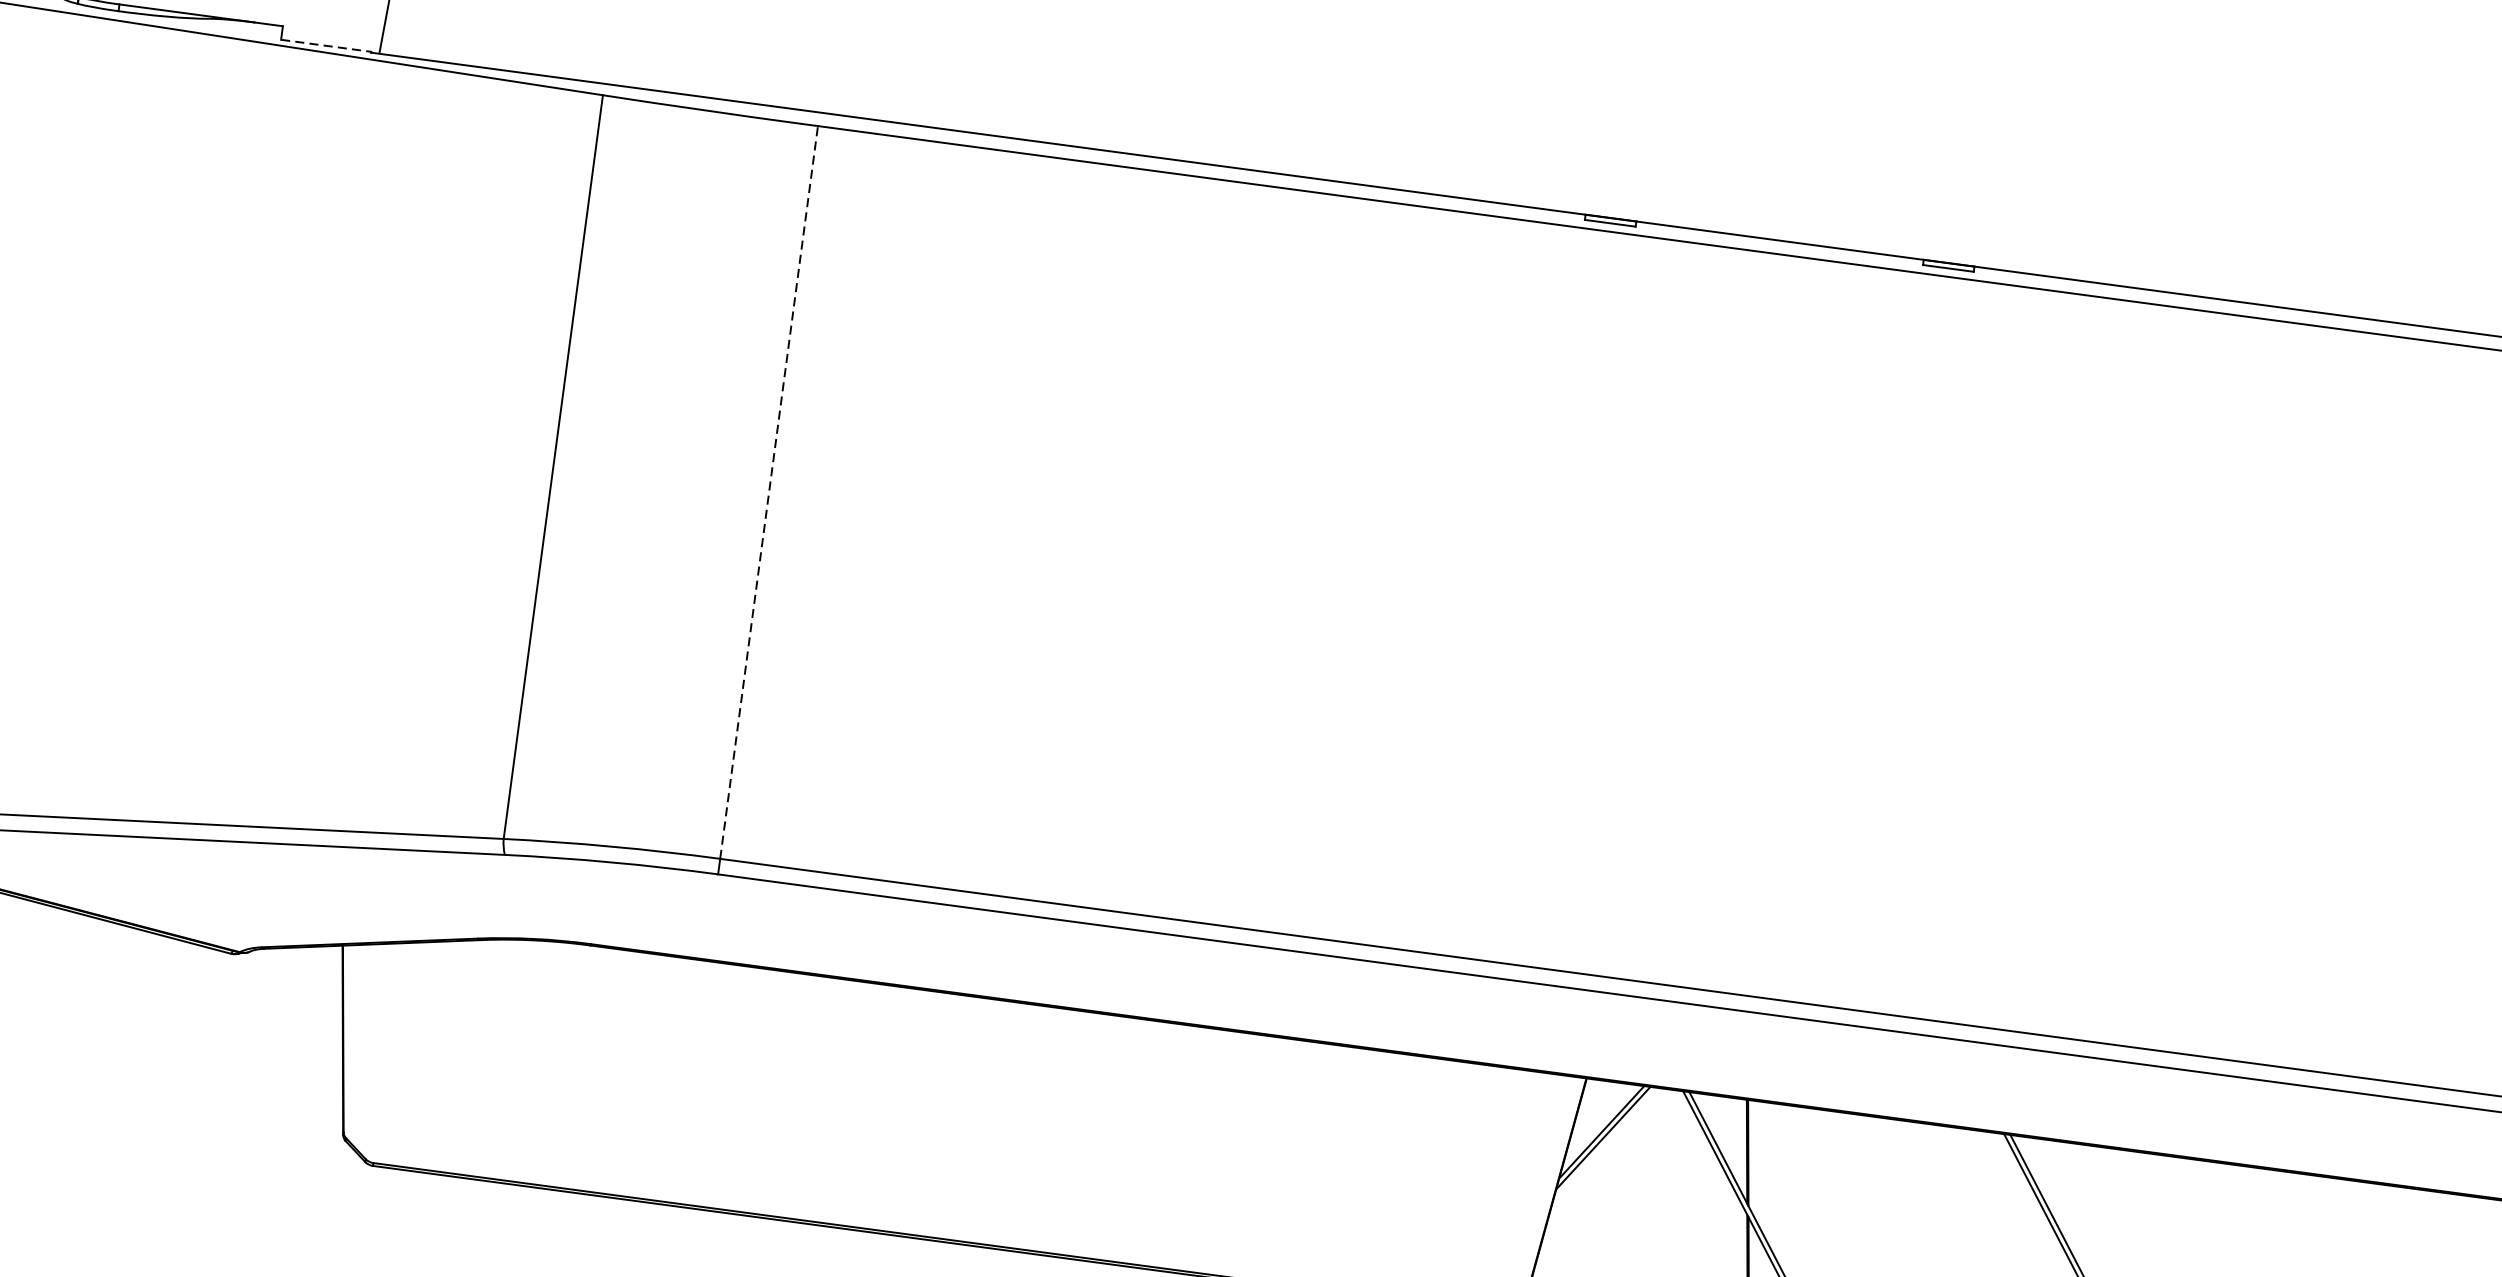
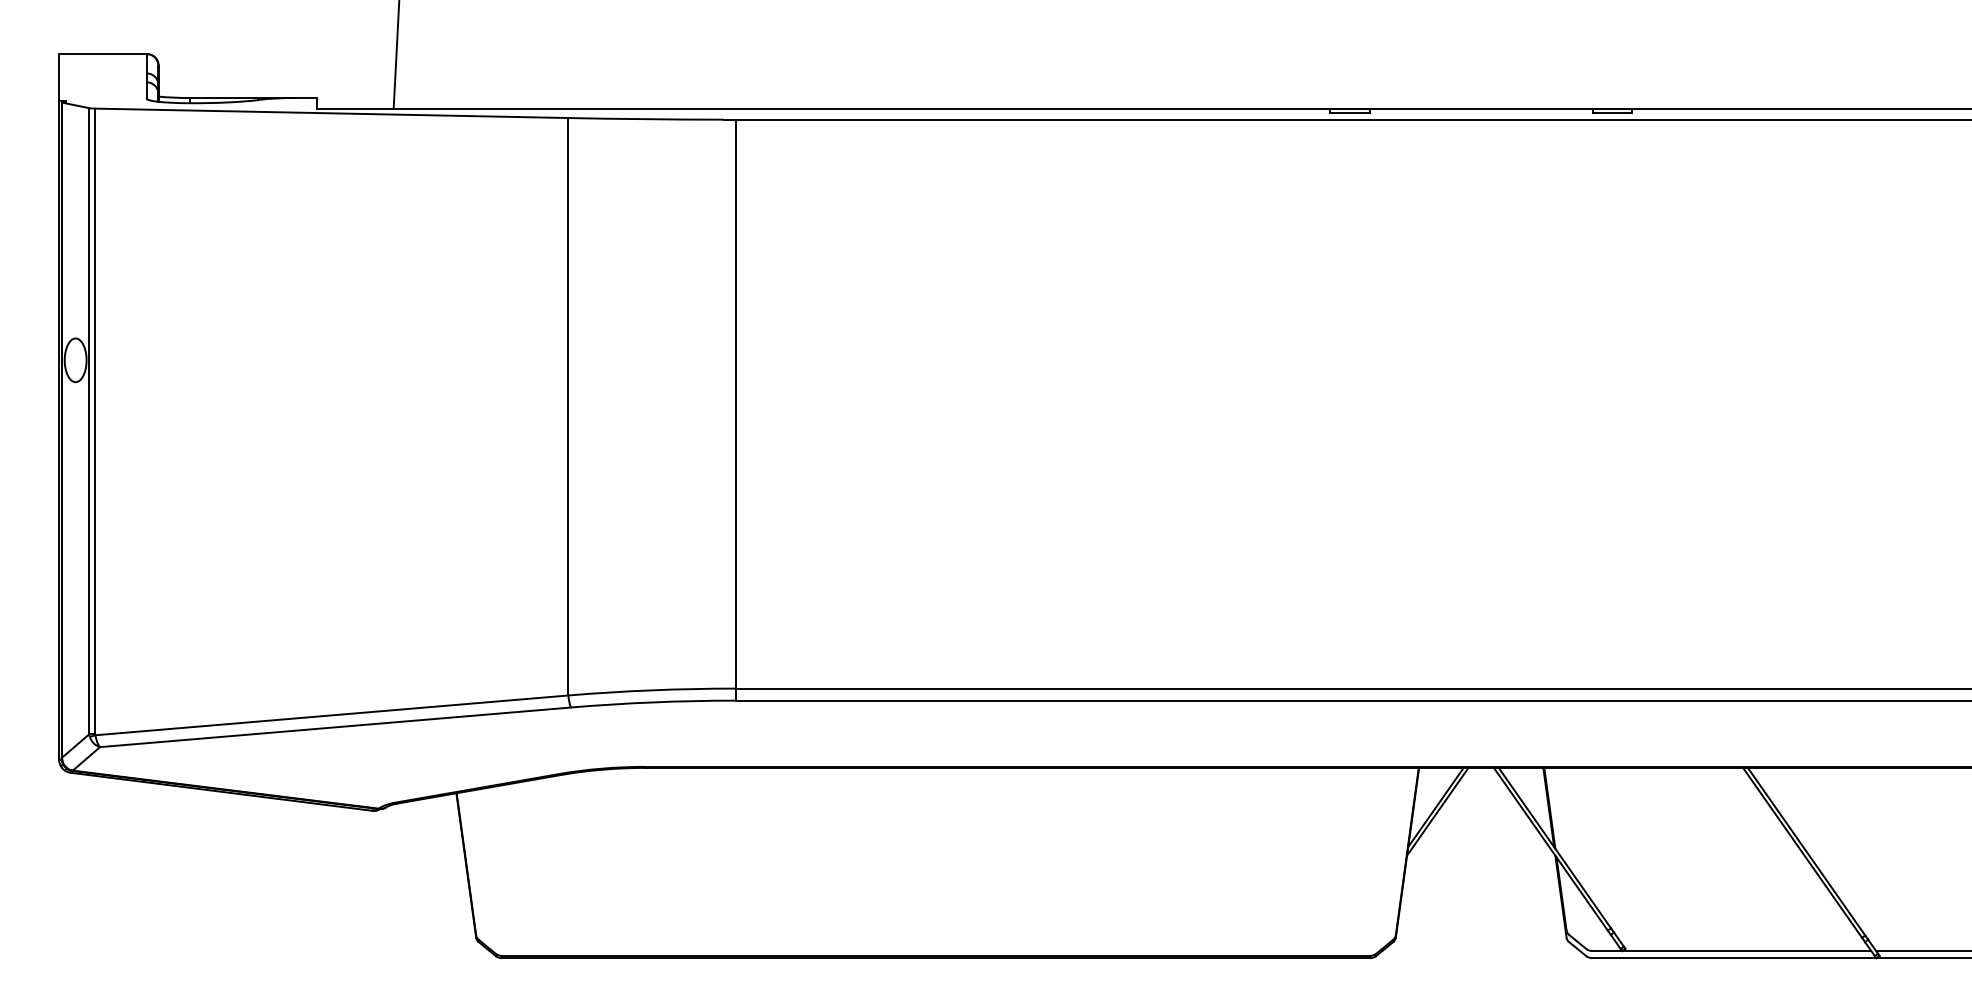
line: (326, 45) -> (352, 108), dashed -> solid
line: (769, 491) -> (735, 403), dashed -> solid

